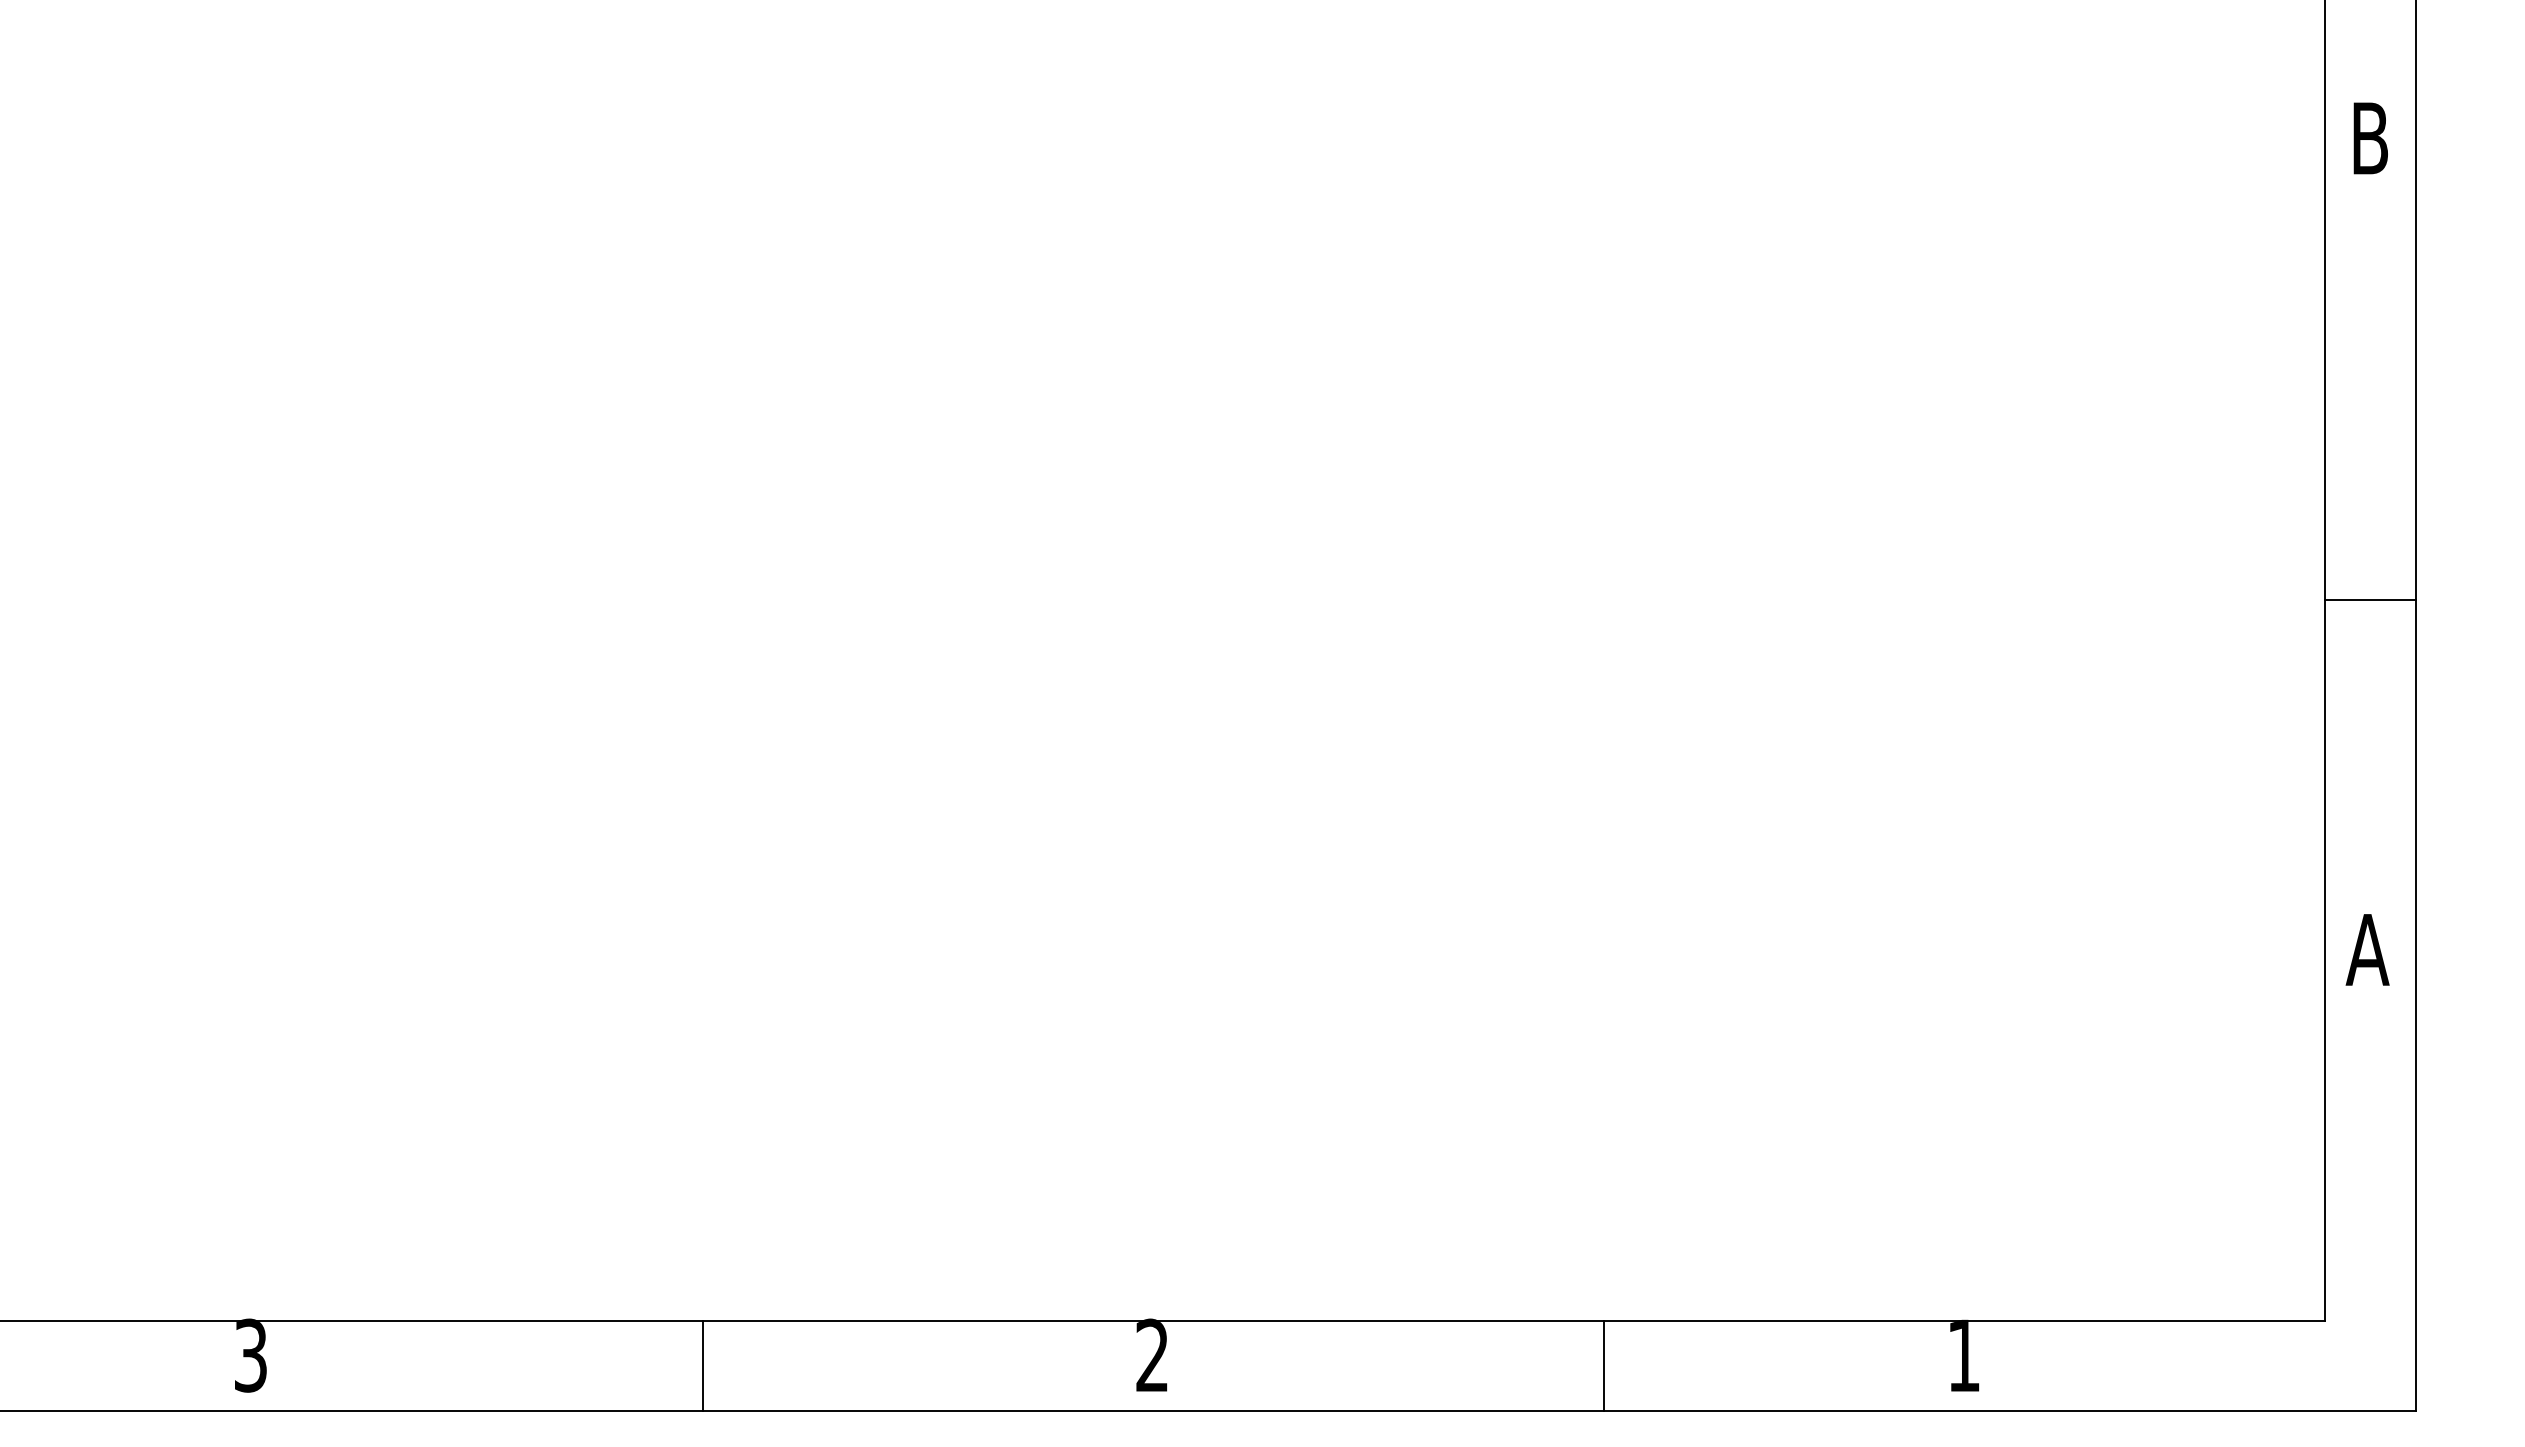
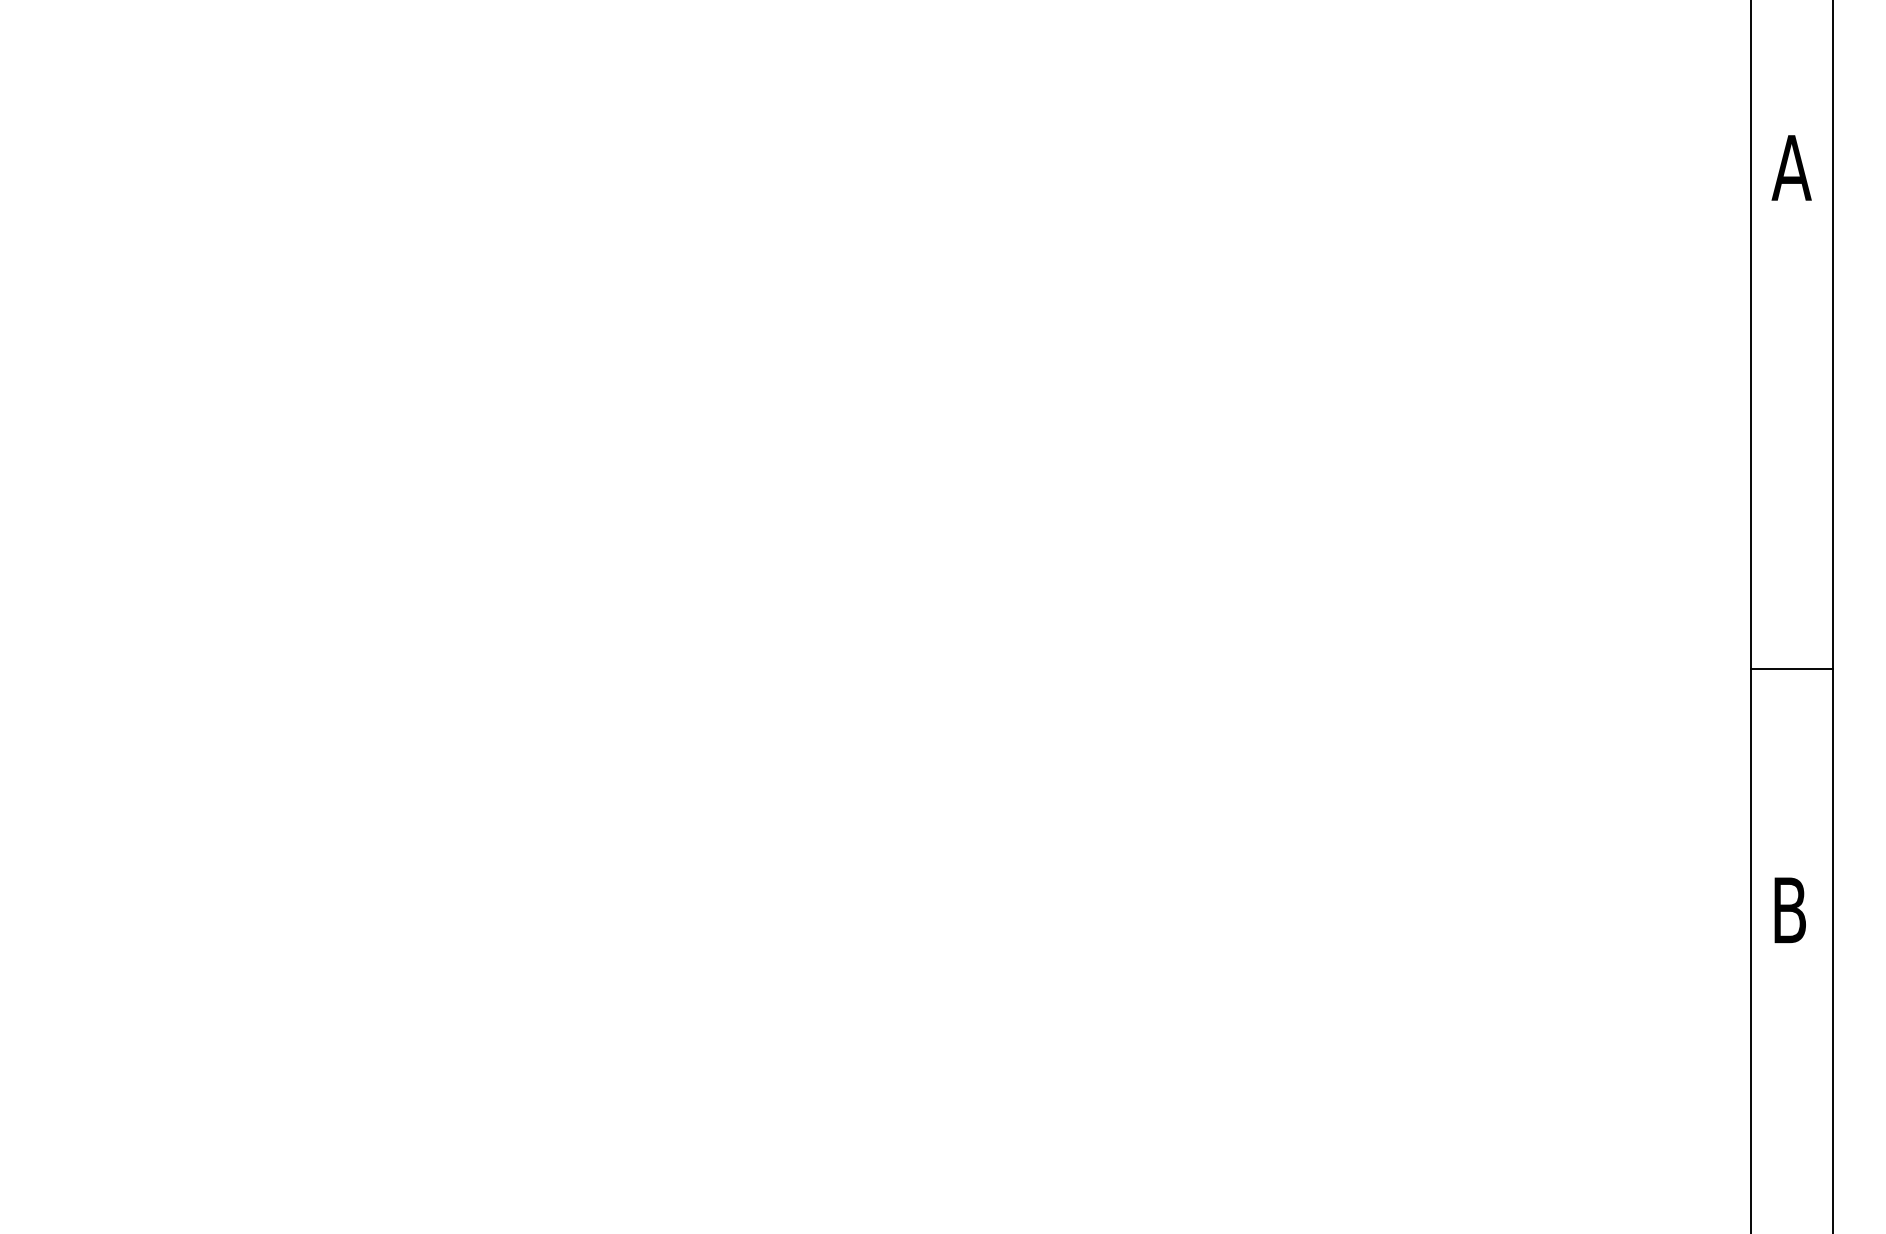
text: (2369, 138) -> (1791, 167), B -> A
line: (2370, 599) -> (1792, 668), moved
text: (2367, 949) -> (1789, 909), A -> B

